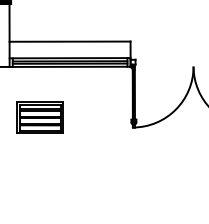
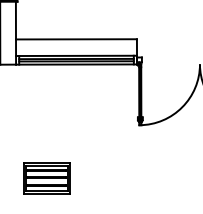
part: (39, 117) -> (45, 178), moved

